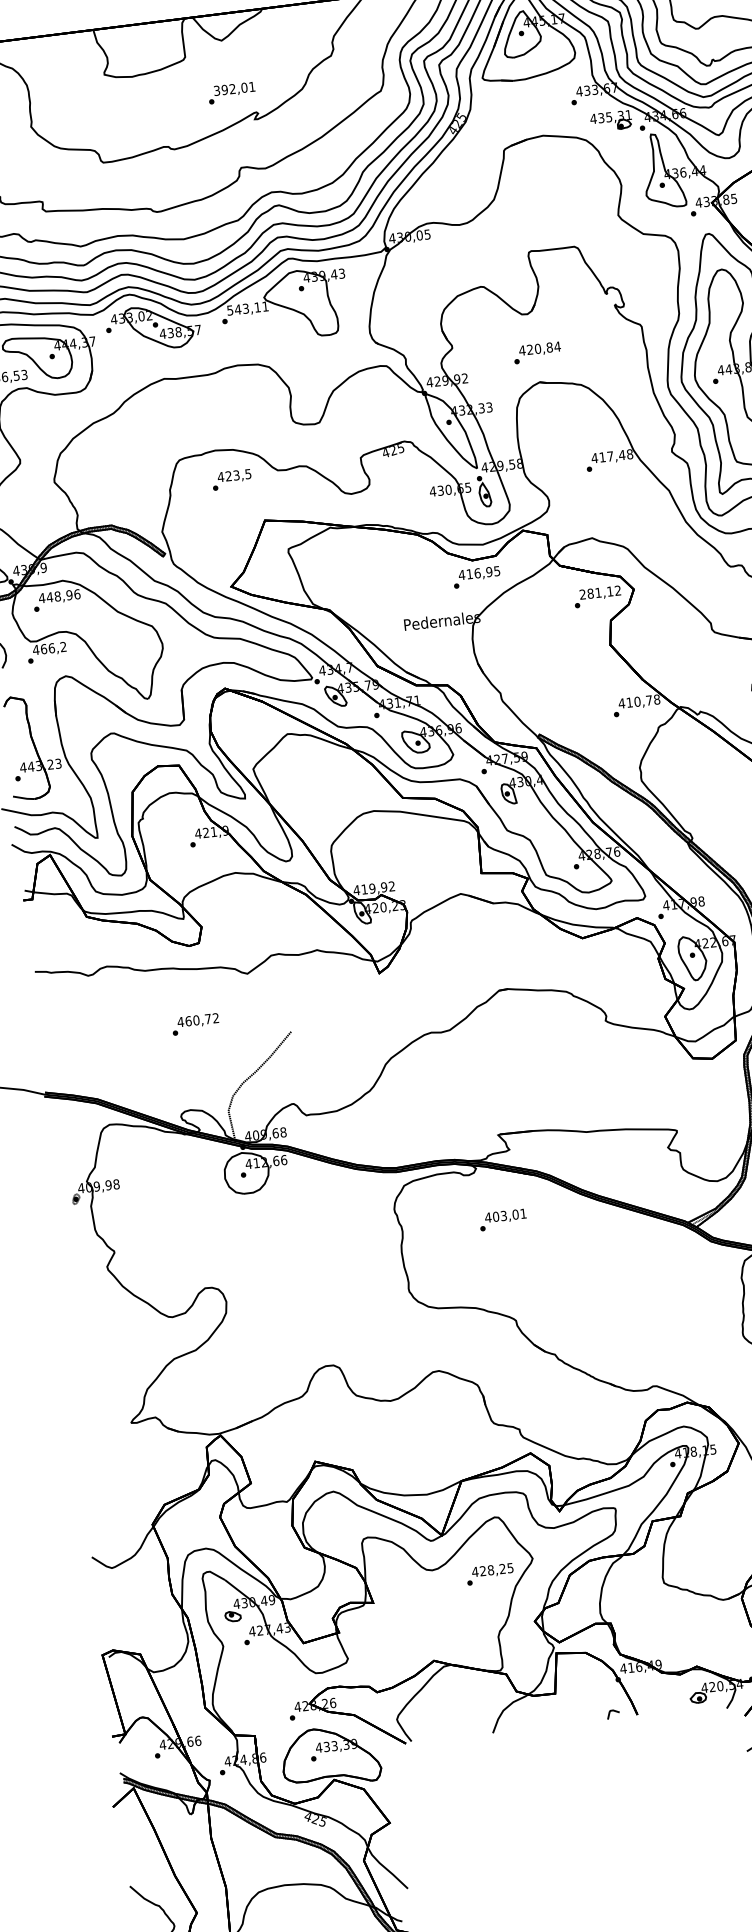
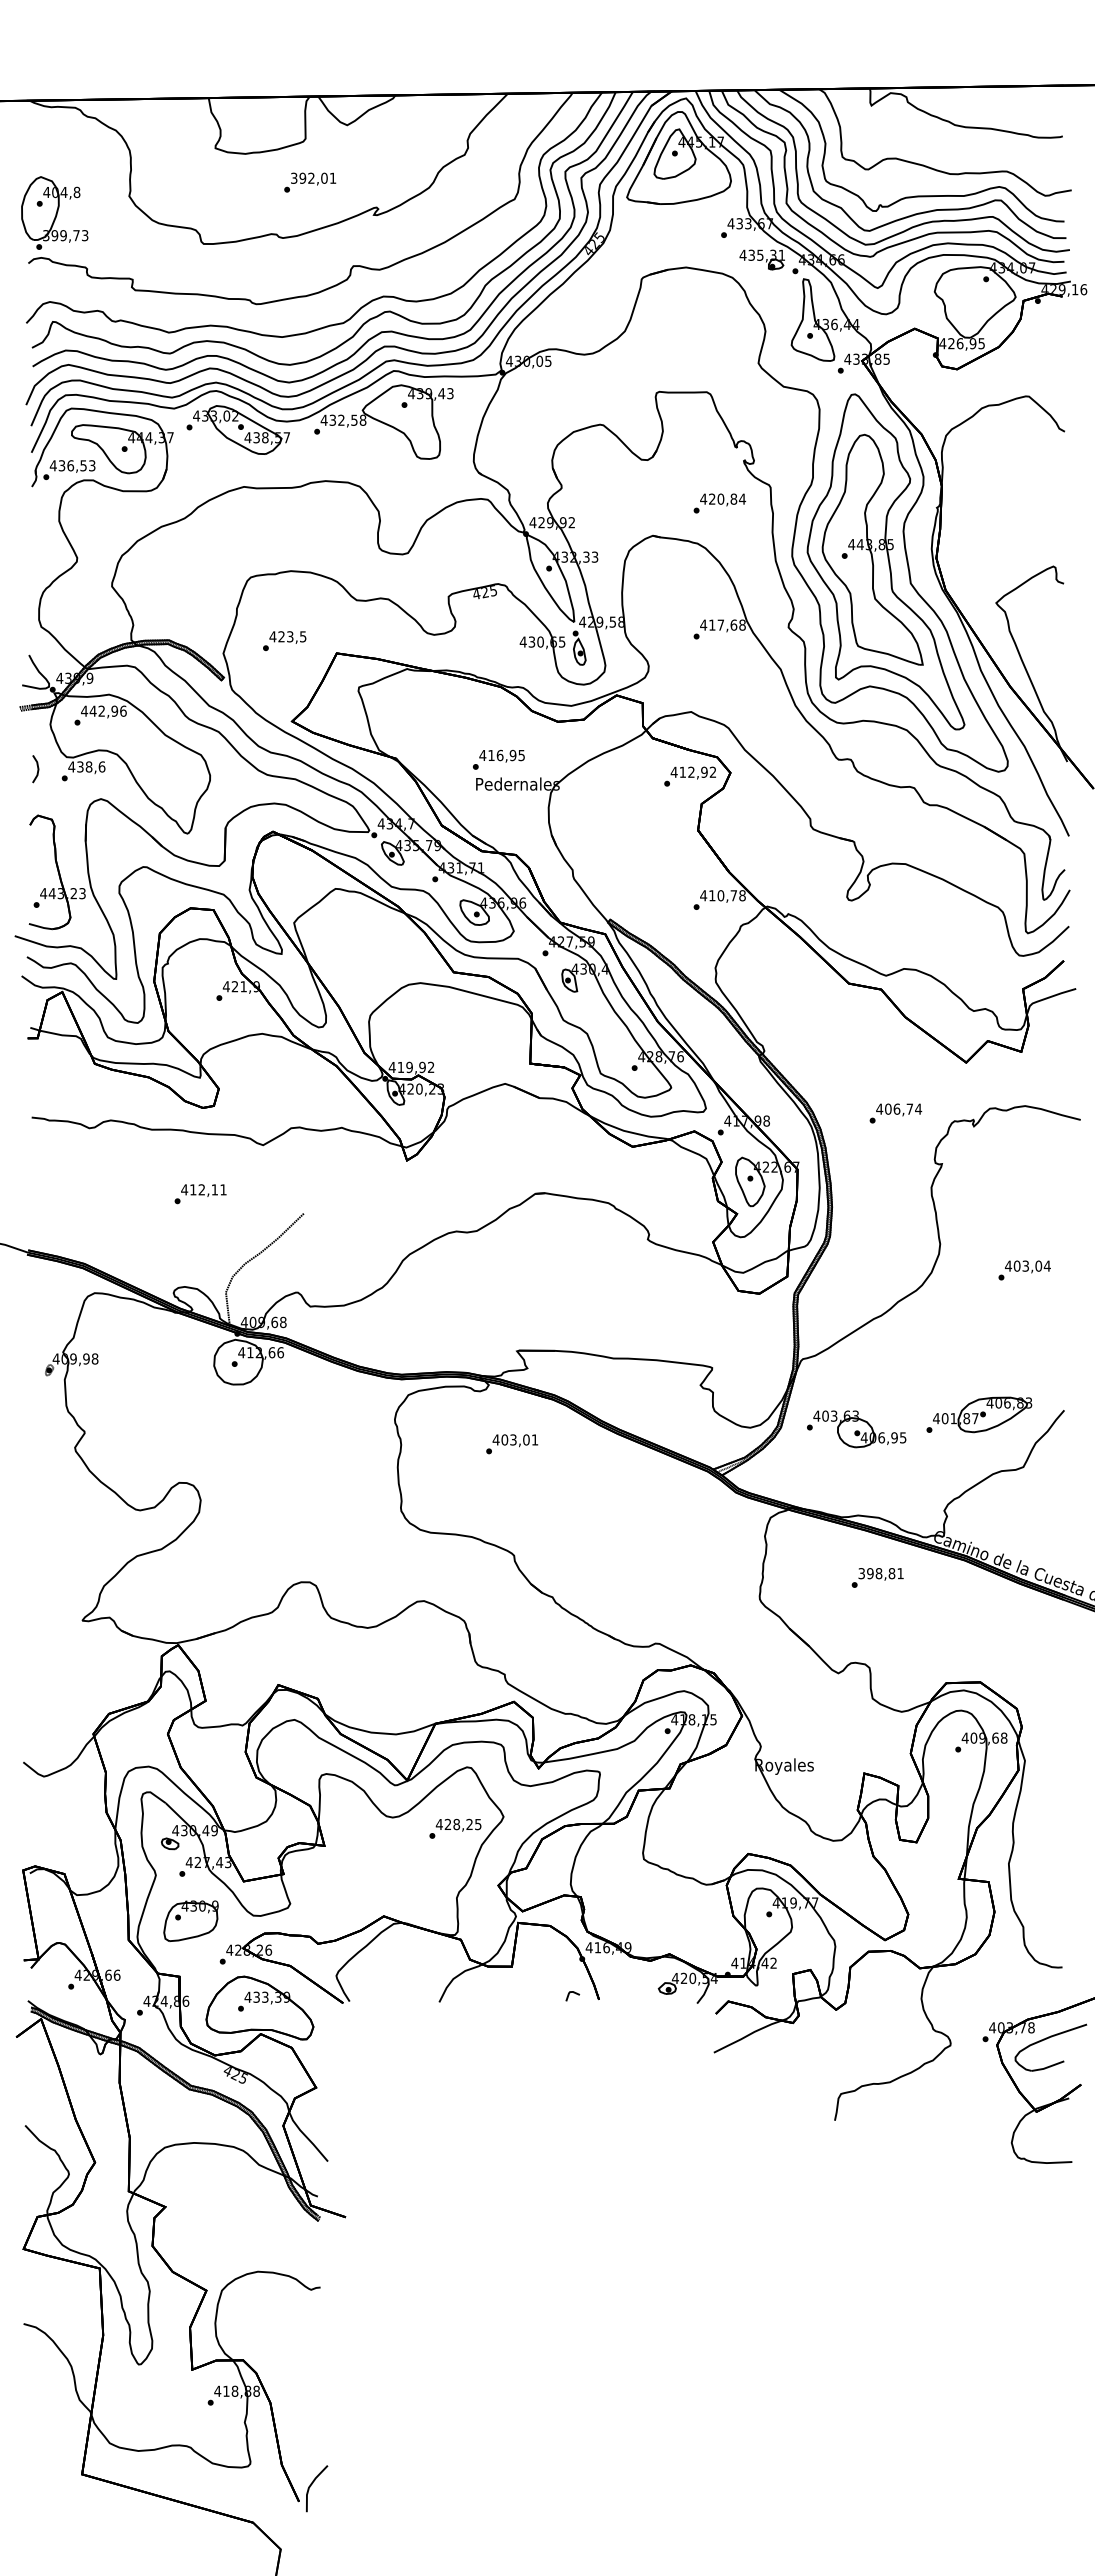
text: (232, 92) -> (310, 182), moved
text: (247, 307) -> (343, 419), 543,11 -> 432,58
text: (537, 352) -> (719, 503), moved
text: (621, 454) -> (733, 624), 417,48 -> 417,68
text: (231, 480) -> (284, 641), moved
text: (476, 577) -> (498, 759), moved
text: (595, 592) -> (688, 771), 281,12 -> 412,92
text: (57, 595) -> (101, 710), 448,96 -> 442,96
text: (53, 647) -> (91, 766), 466,2 -> 438,6
text: (202, 1019) -> (208, 1189), 460,72 -> 412,11
part: (259, 1683) -> (190, 1920), added

